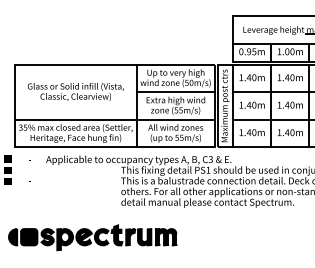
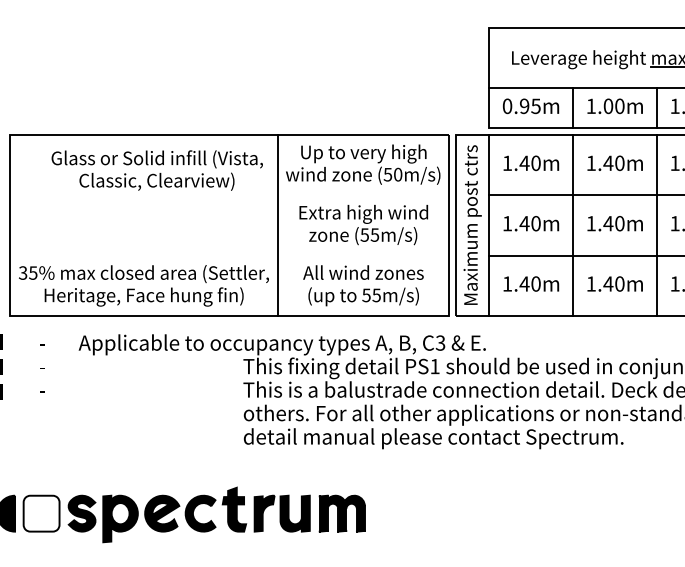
text: (75, 91) -> (156, 169), moved
line: (175, 92) -> (362, 195), removed
line: (114, 119) -> (228, 255), removed
fill: (29, 237) -> (42, 514), removed

